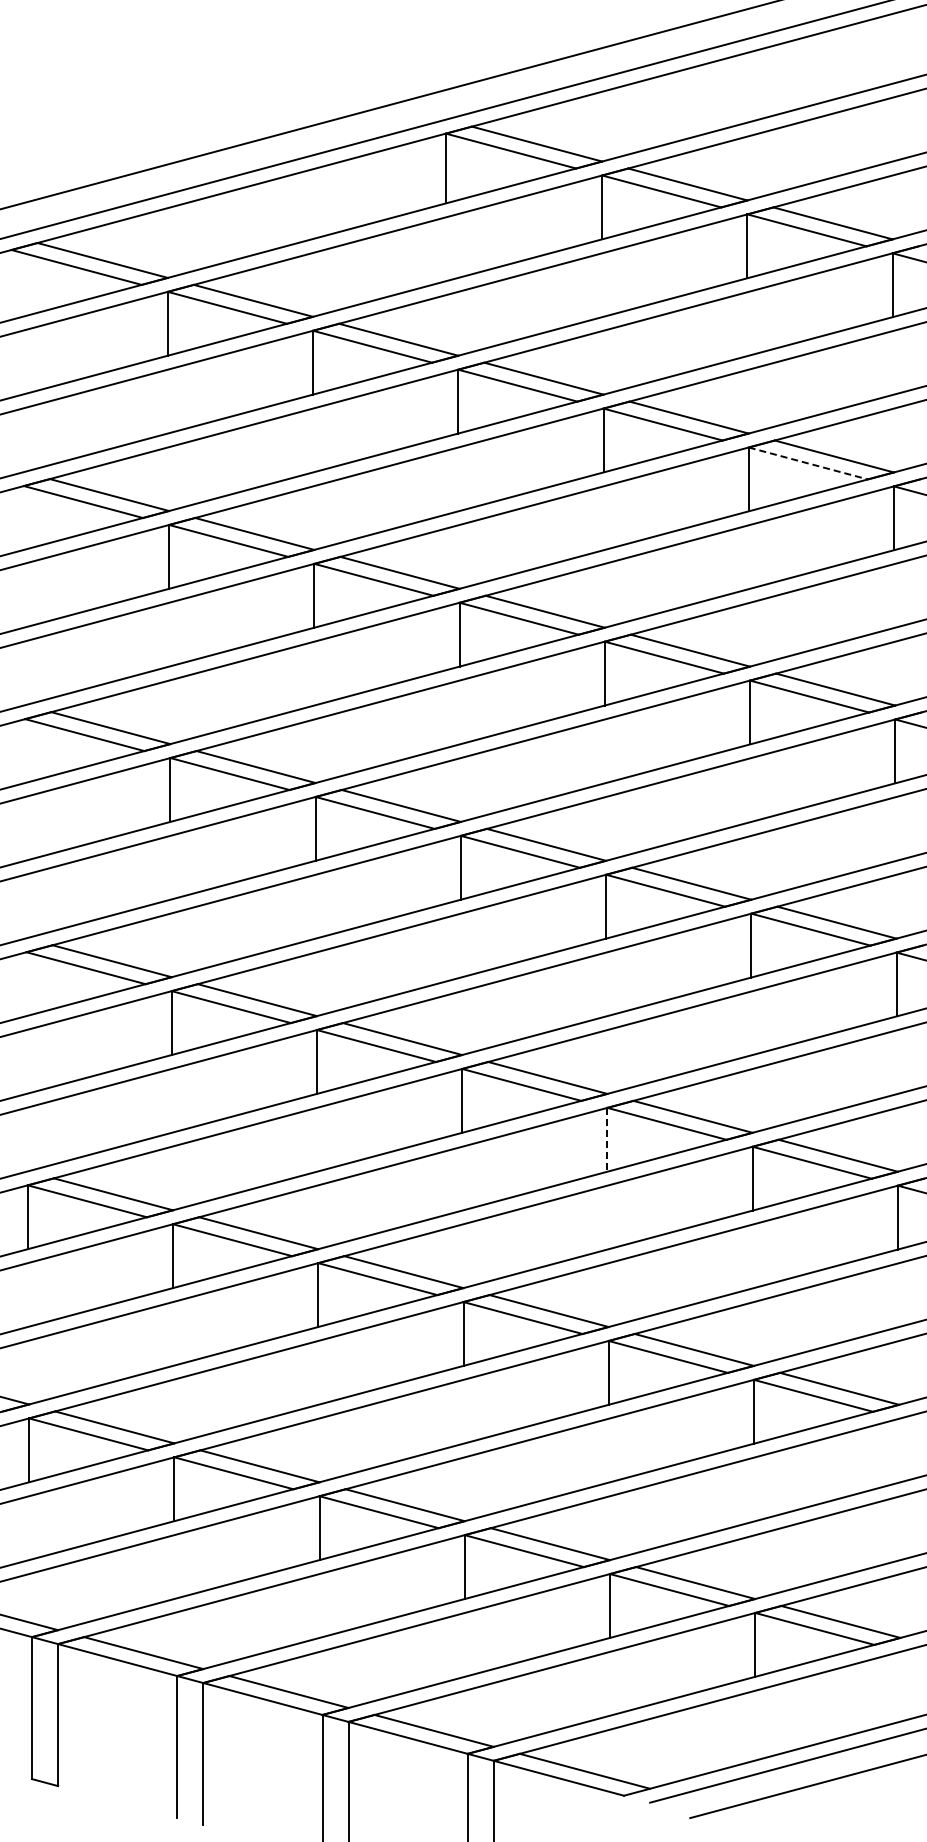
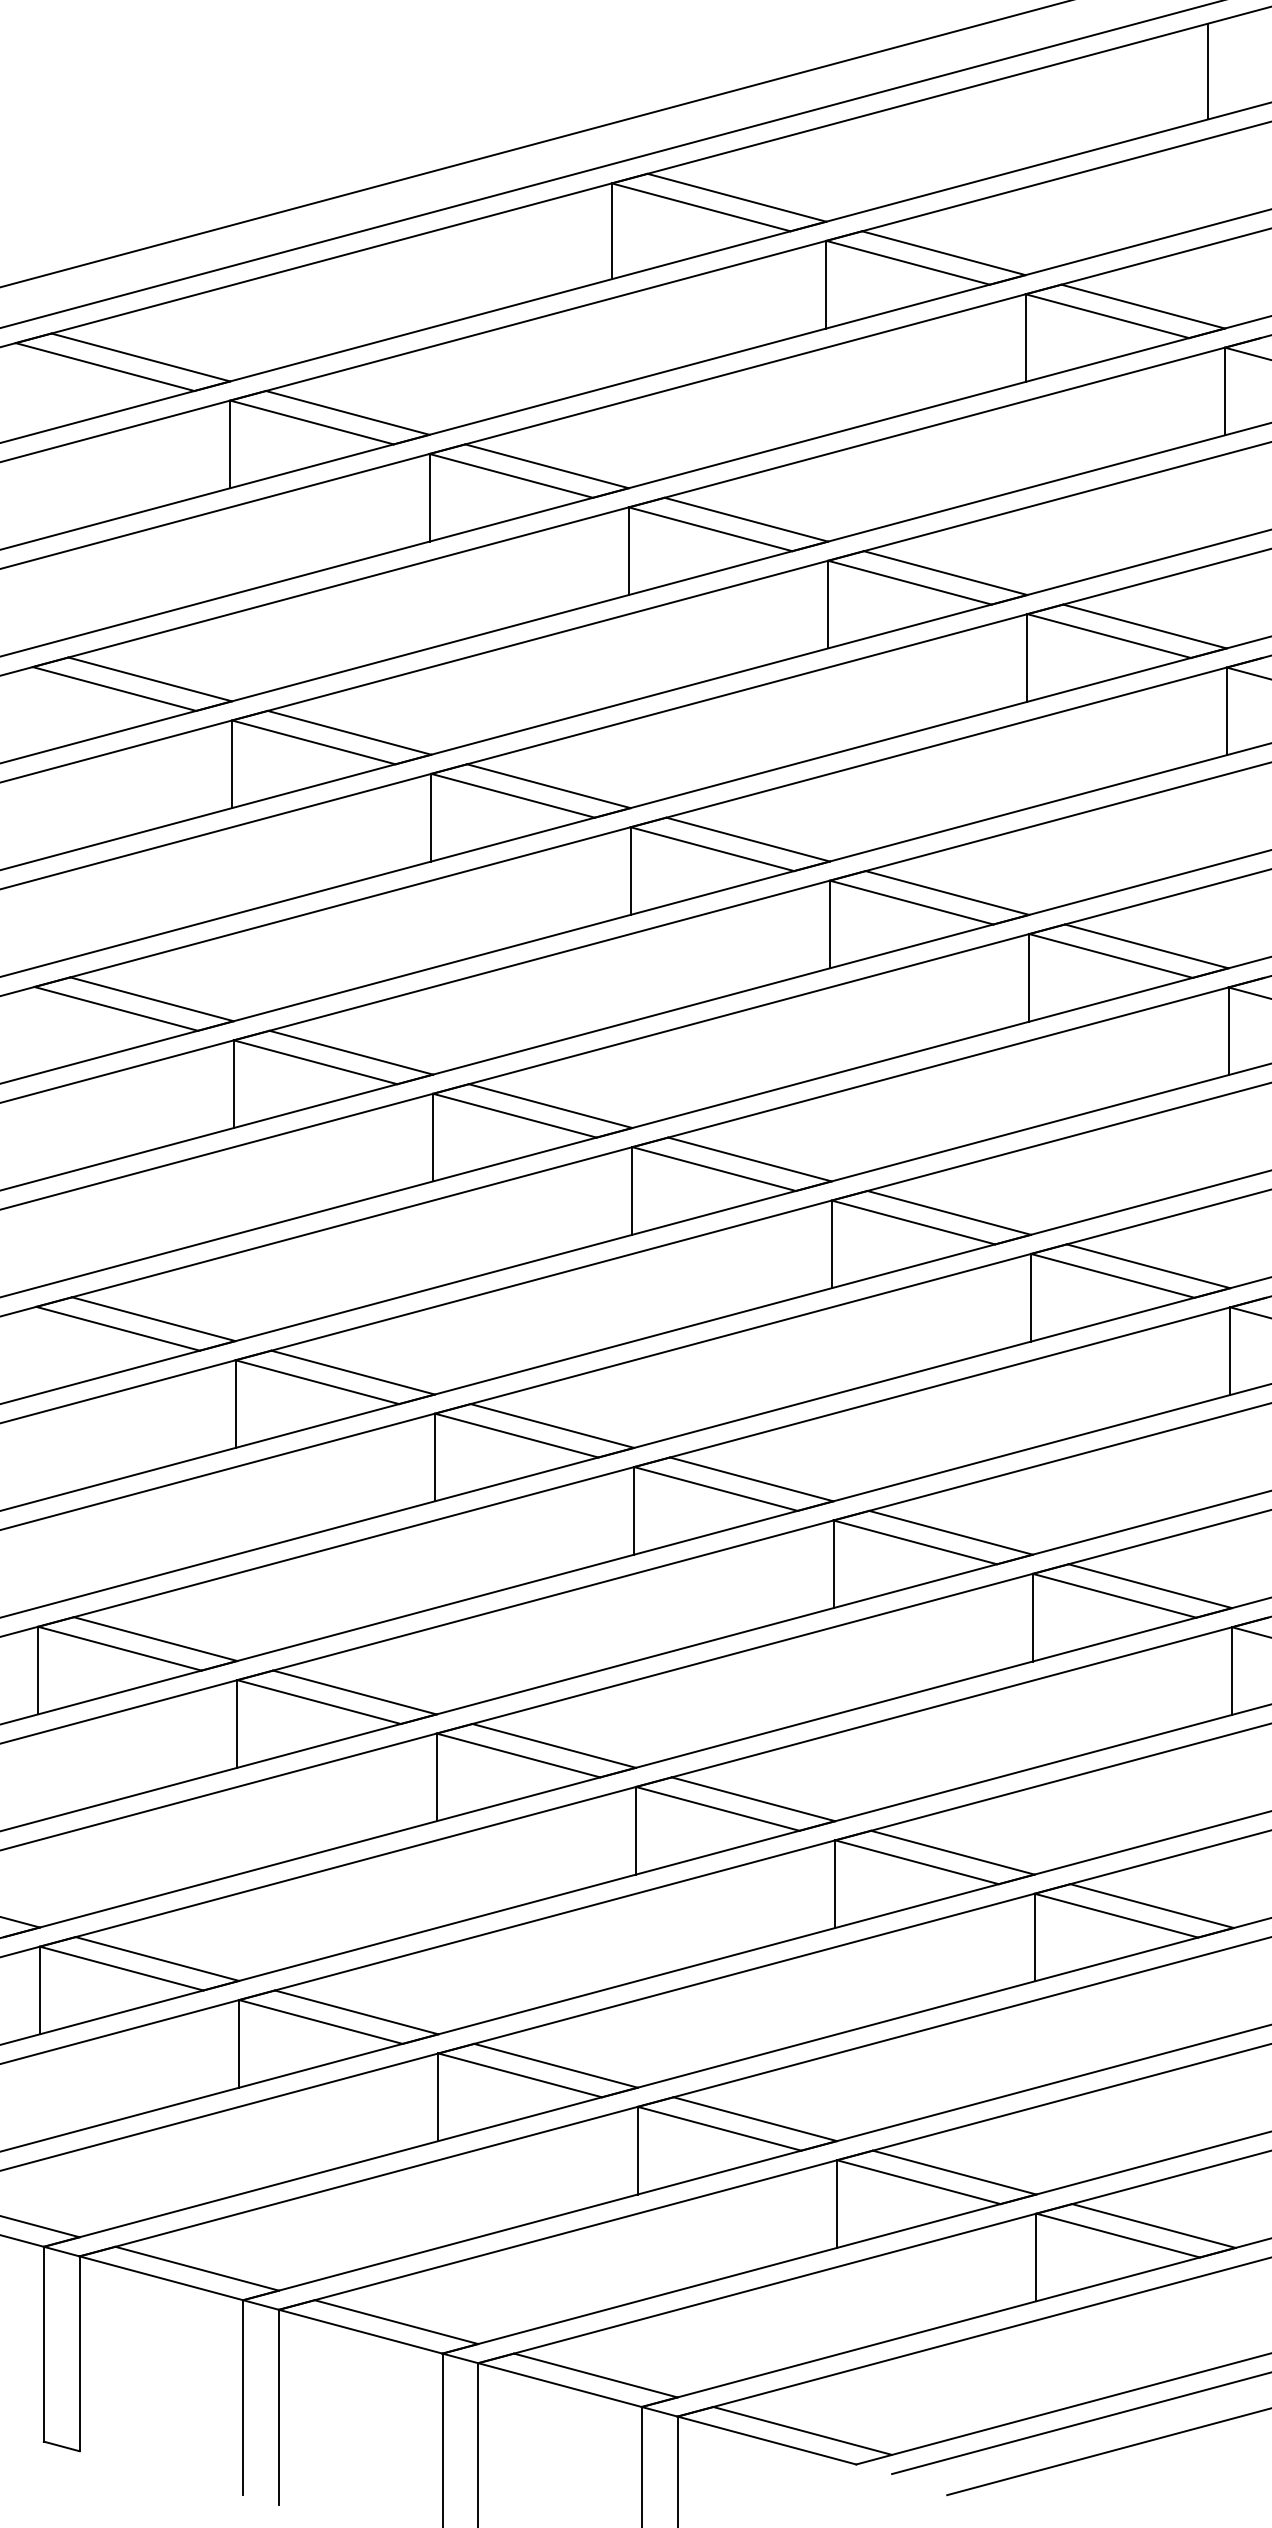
line: (880, 52) -> (1208, 72), added
line: (808, 463) -> (1109, 636), dashed -> solid
line: (607, 1139) -> (833, 1563), dashed -> solid

